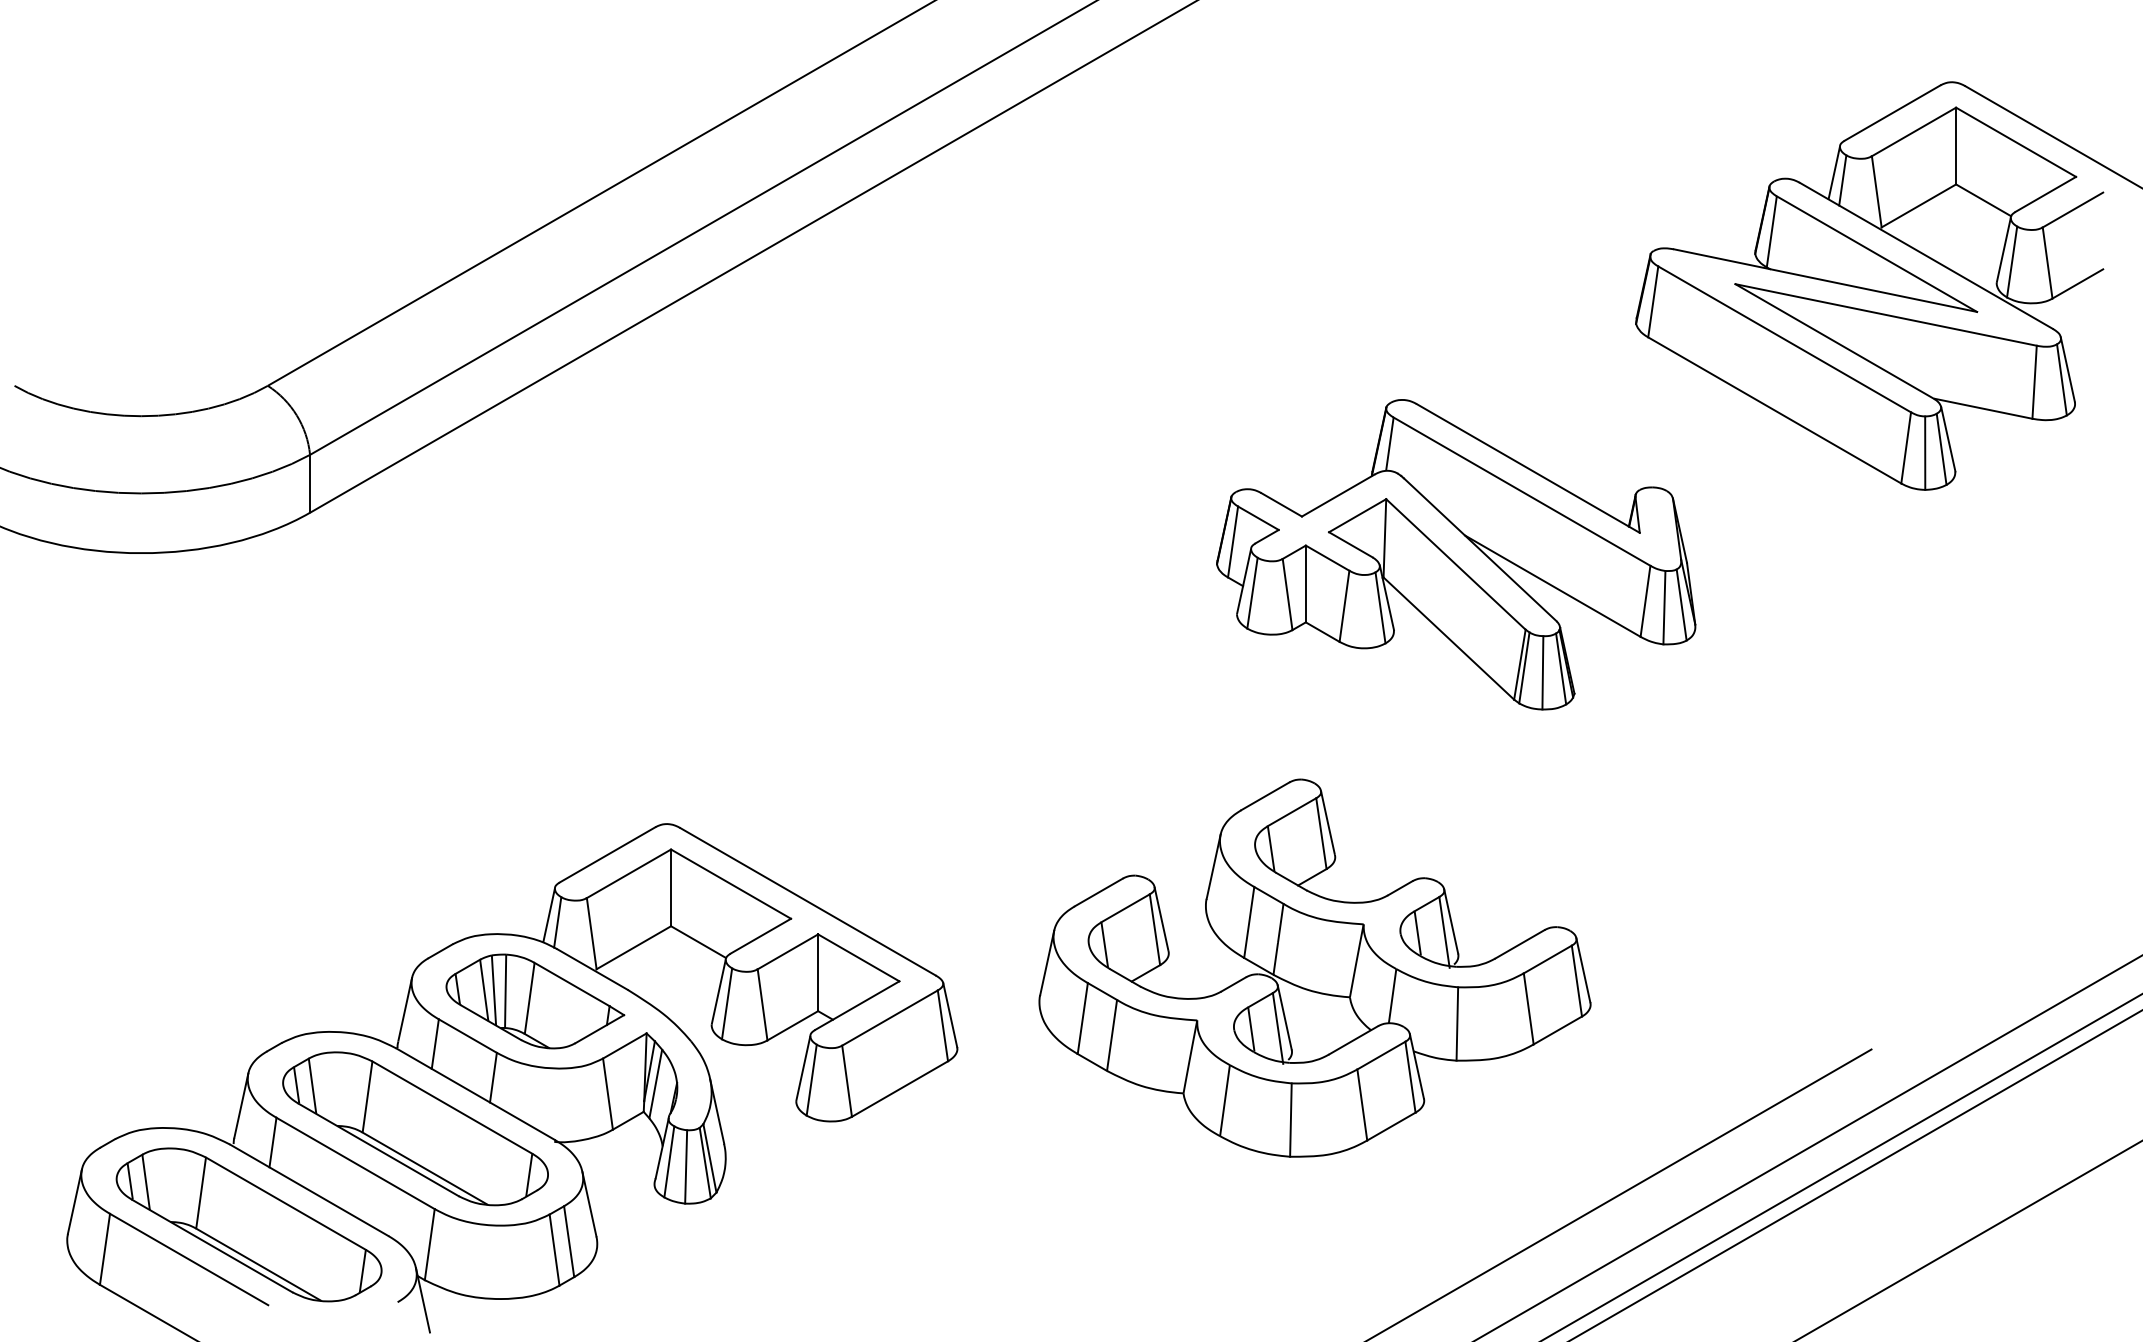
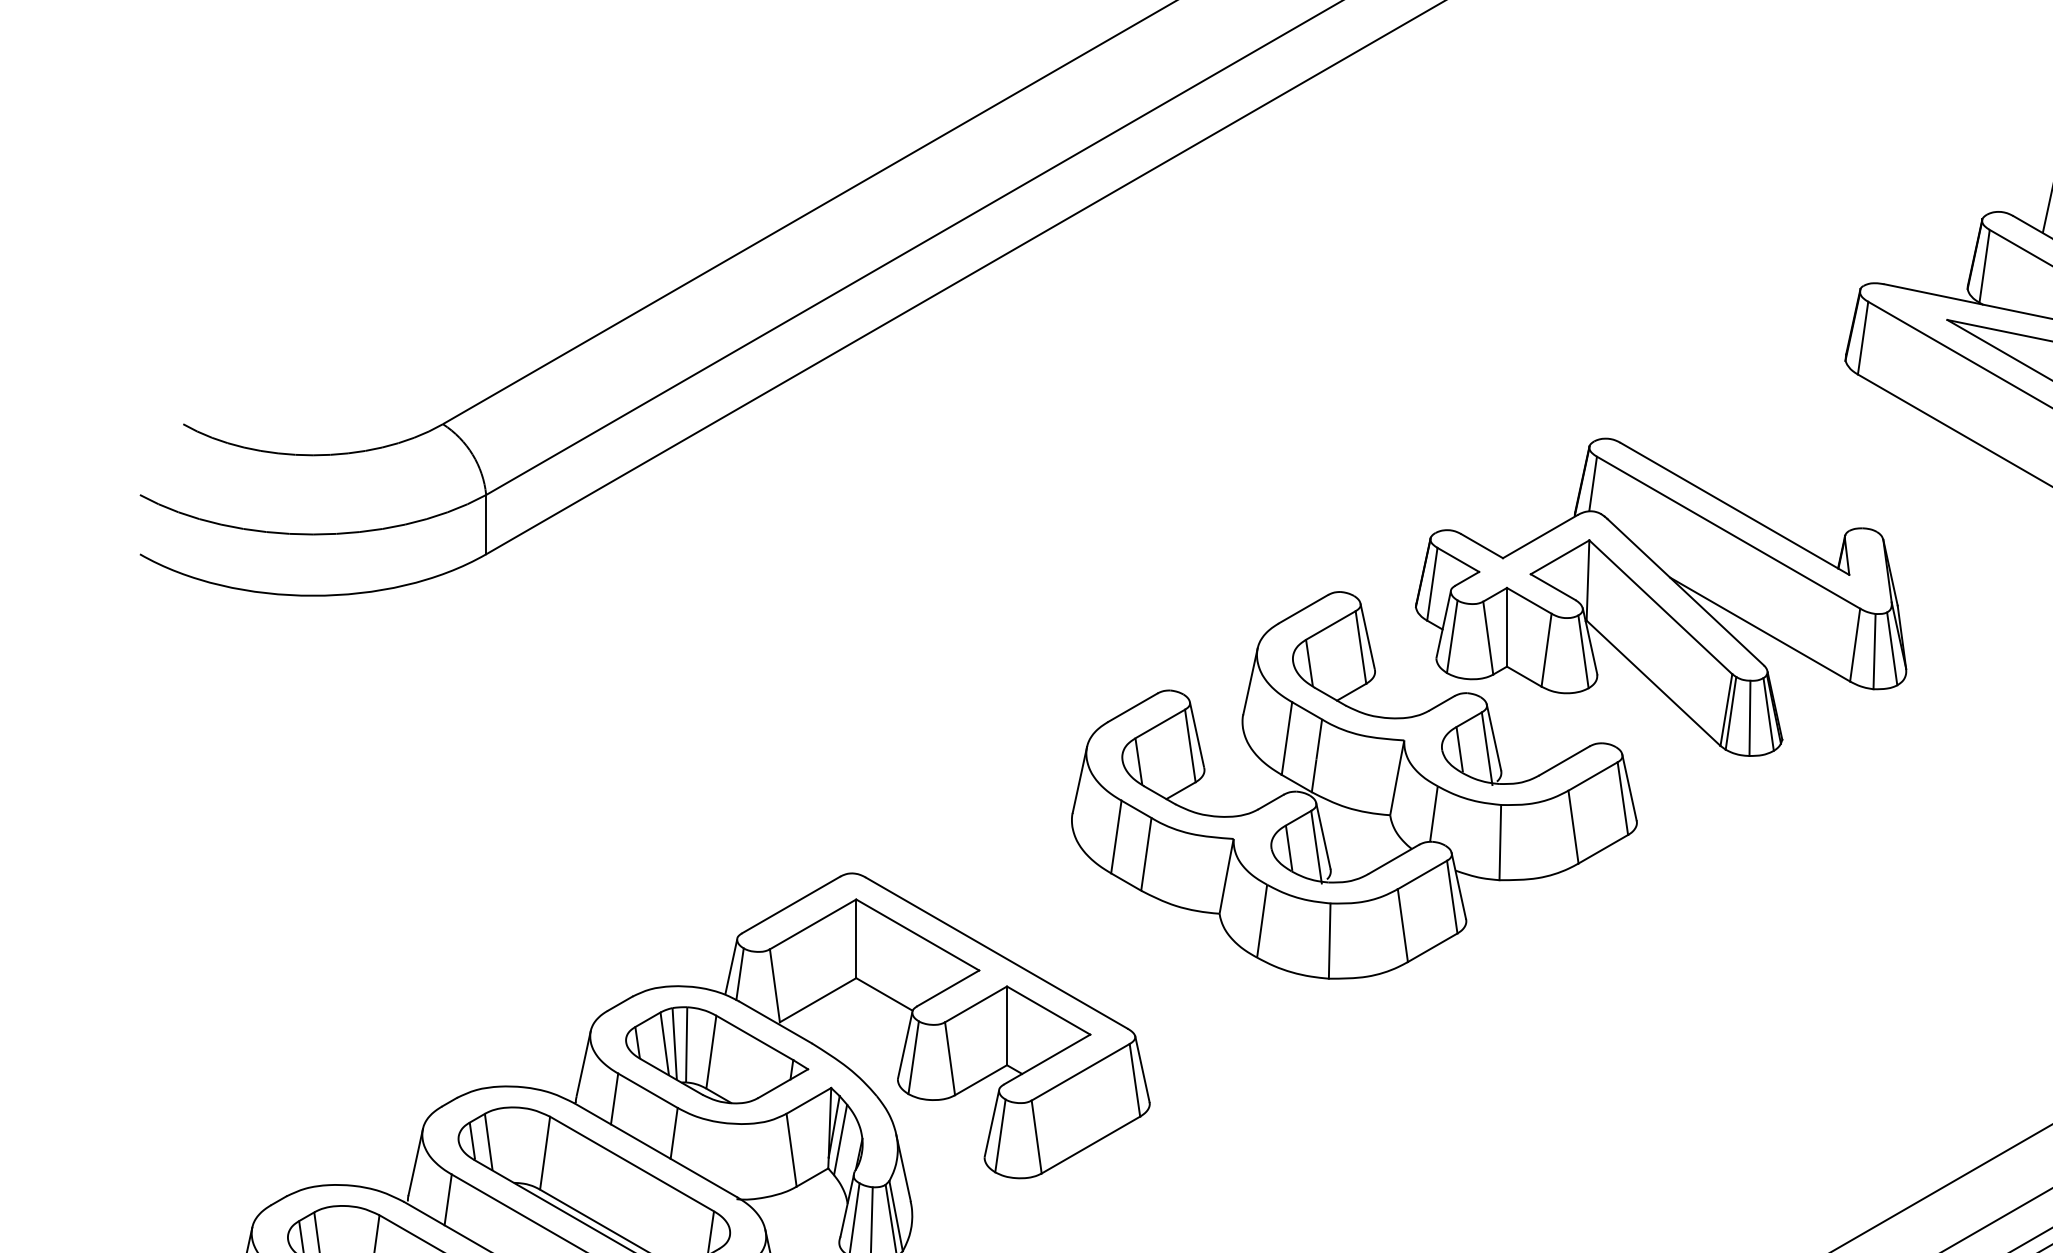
part: (1314, 967) -> (1353, 784), moved

